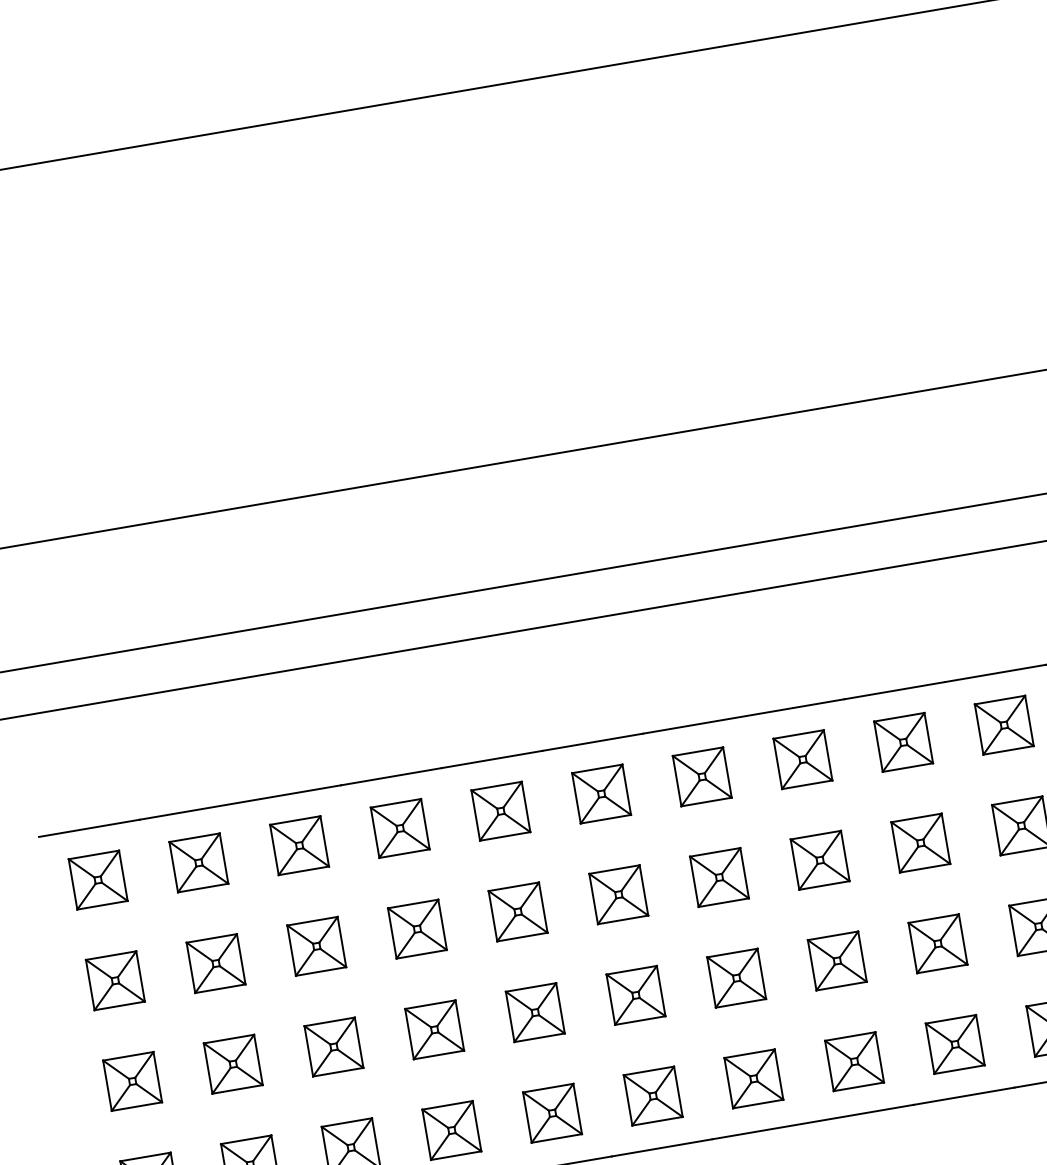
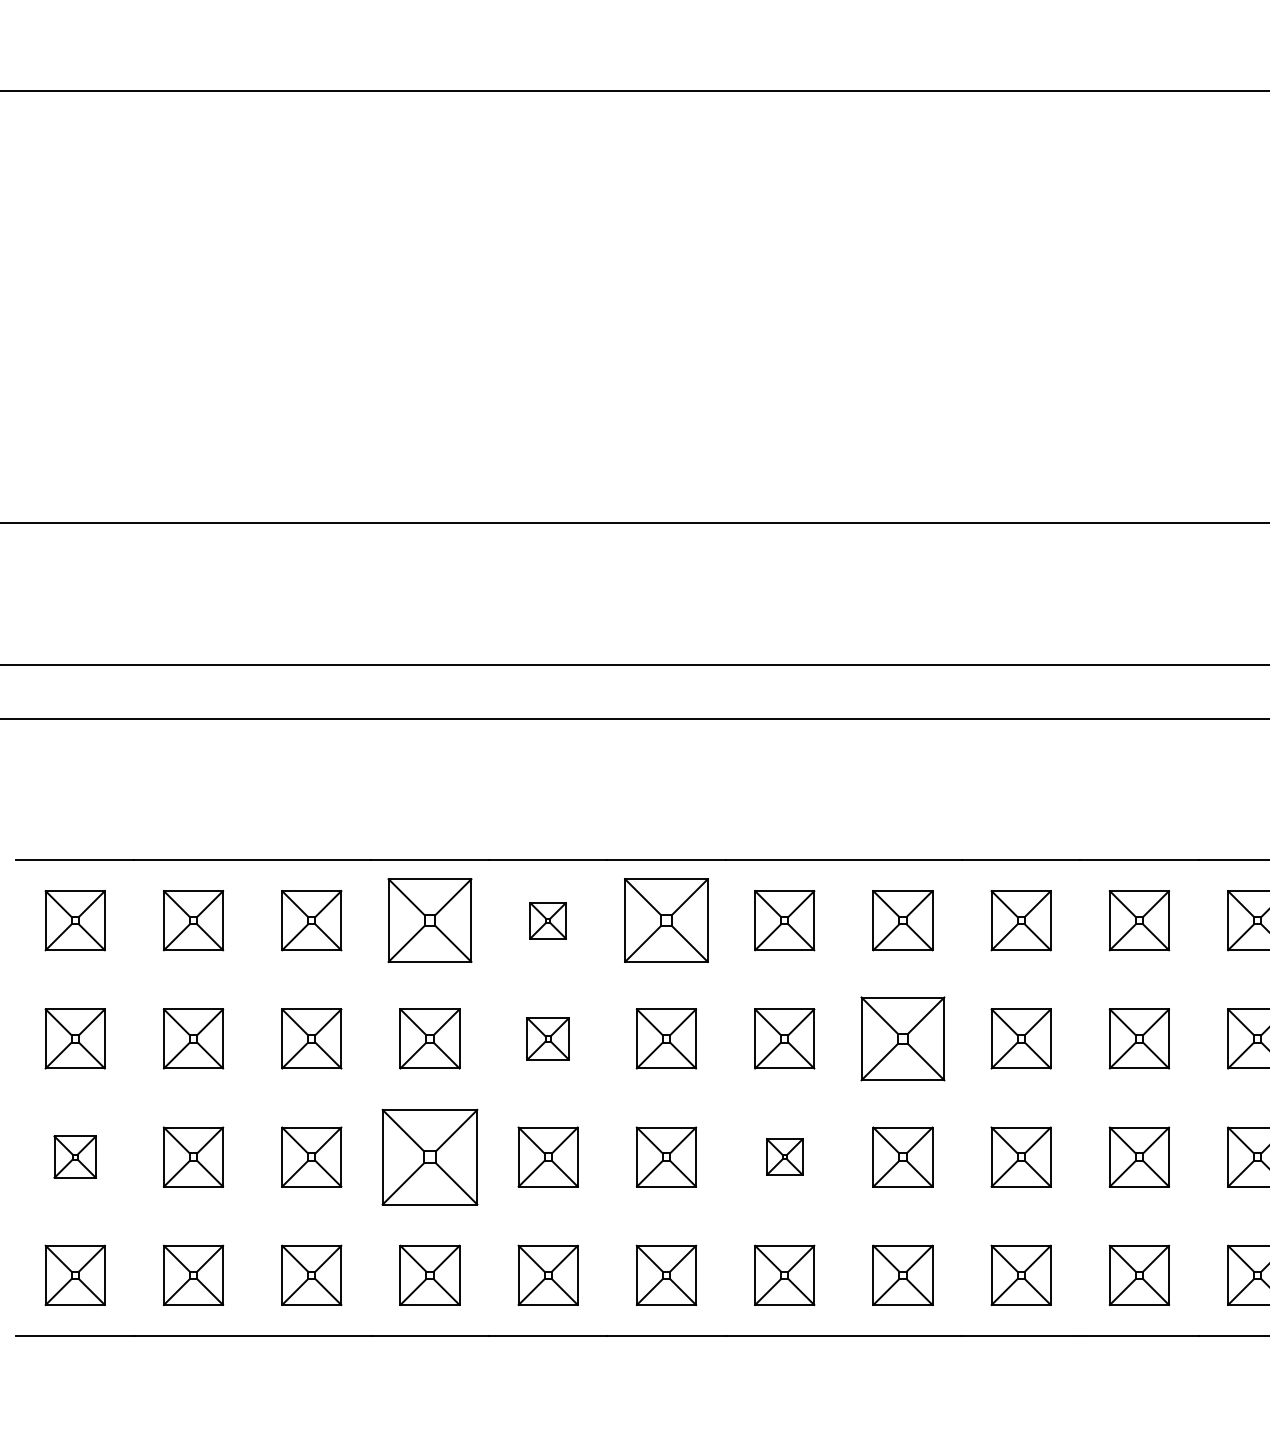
part: (601, 793) -> (666, 920), size x1.4
part: (500, 811) -> (547, 920), size x0.6
part: (399, 828) -> (429, 920), size x1.4
part: (819, 860) -> (902, 1038), size x1.4
part: (517, 911) -> (547, 1038), size x0.7
part: (736, 977) -> (784, 1156), size x0.6
part: (434, 1029) -> (429, 1156), size x1.6
part: (131, 1081) -> (74, 1156), size x0.7

